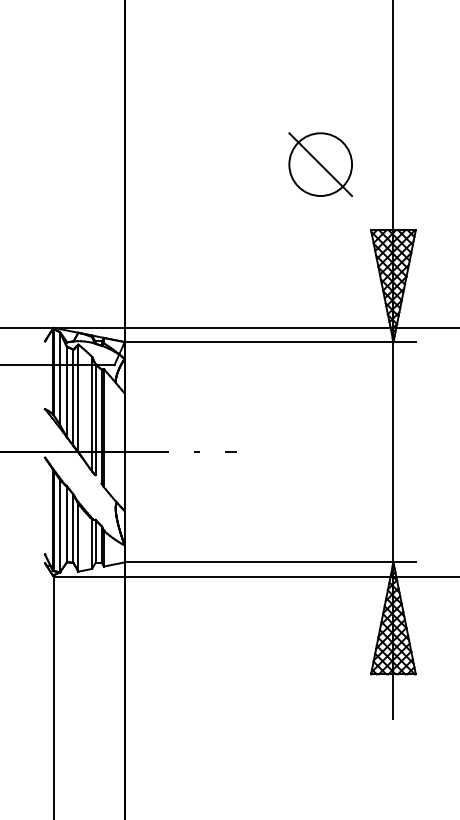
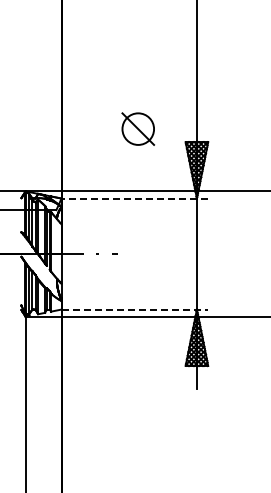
part: (319, 163) -> (137, 128), moved
line: (269, 341) -> (134, 198), solid -> dashed
line: (271, 562) -> (135, 309), solid -> dashed

